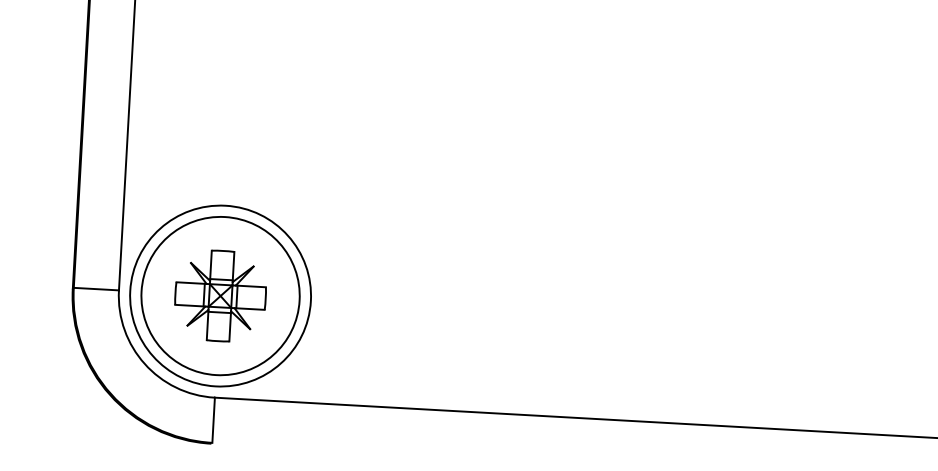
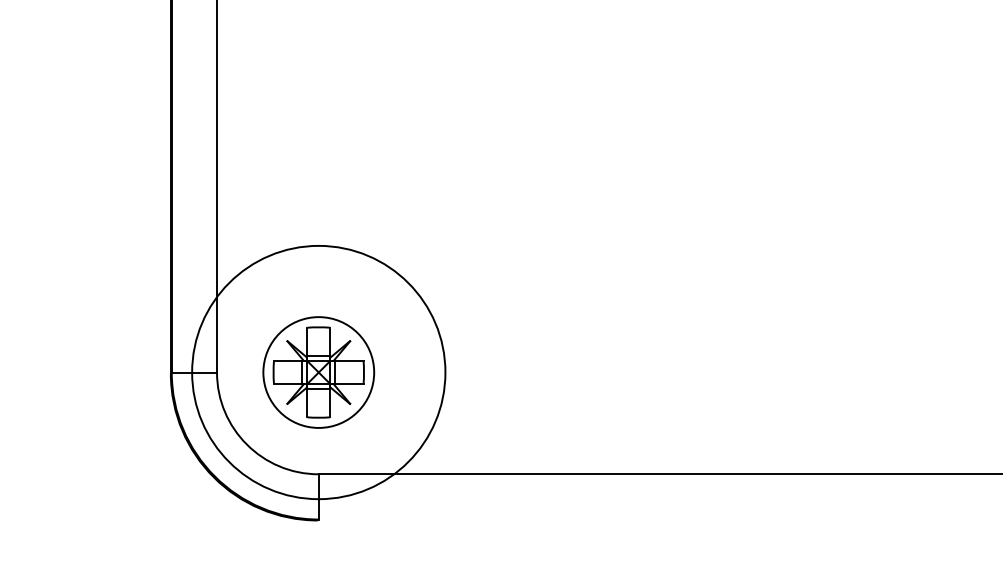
circle: (220, 296) -> (318, 372), size x0.7
circle: (220, 296) -> (318, 372), size x1.4

